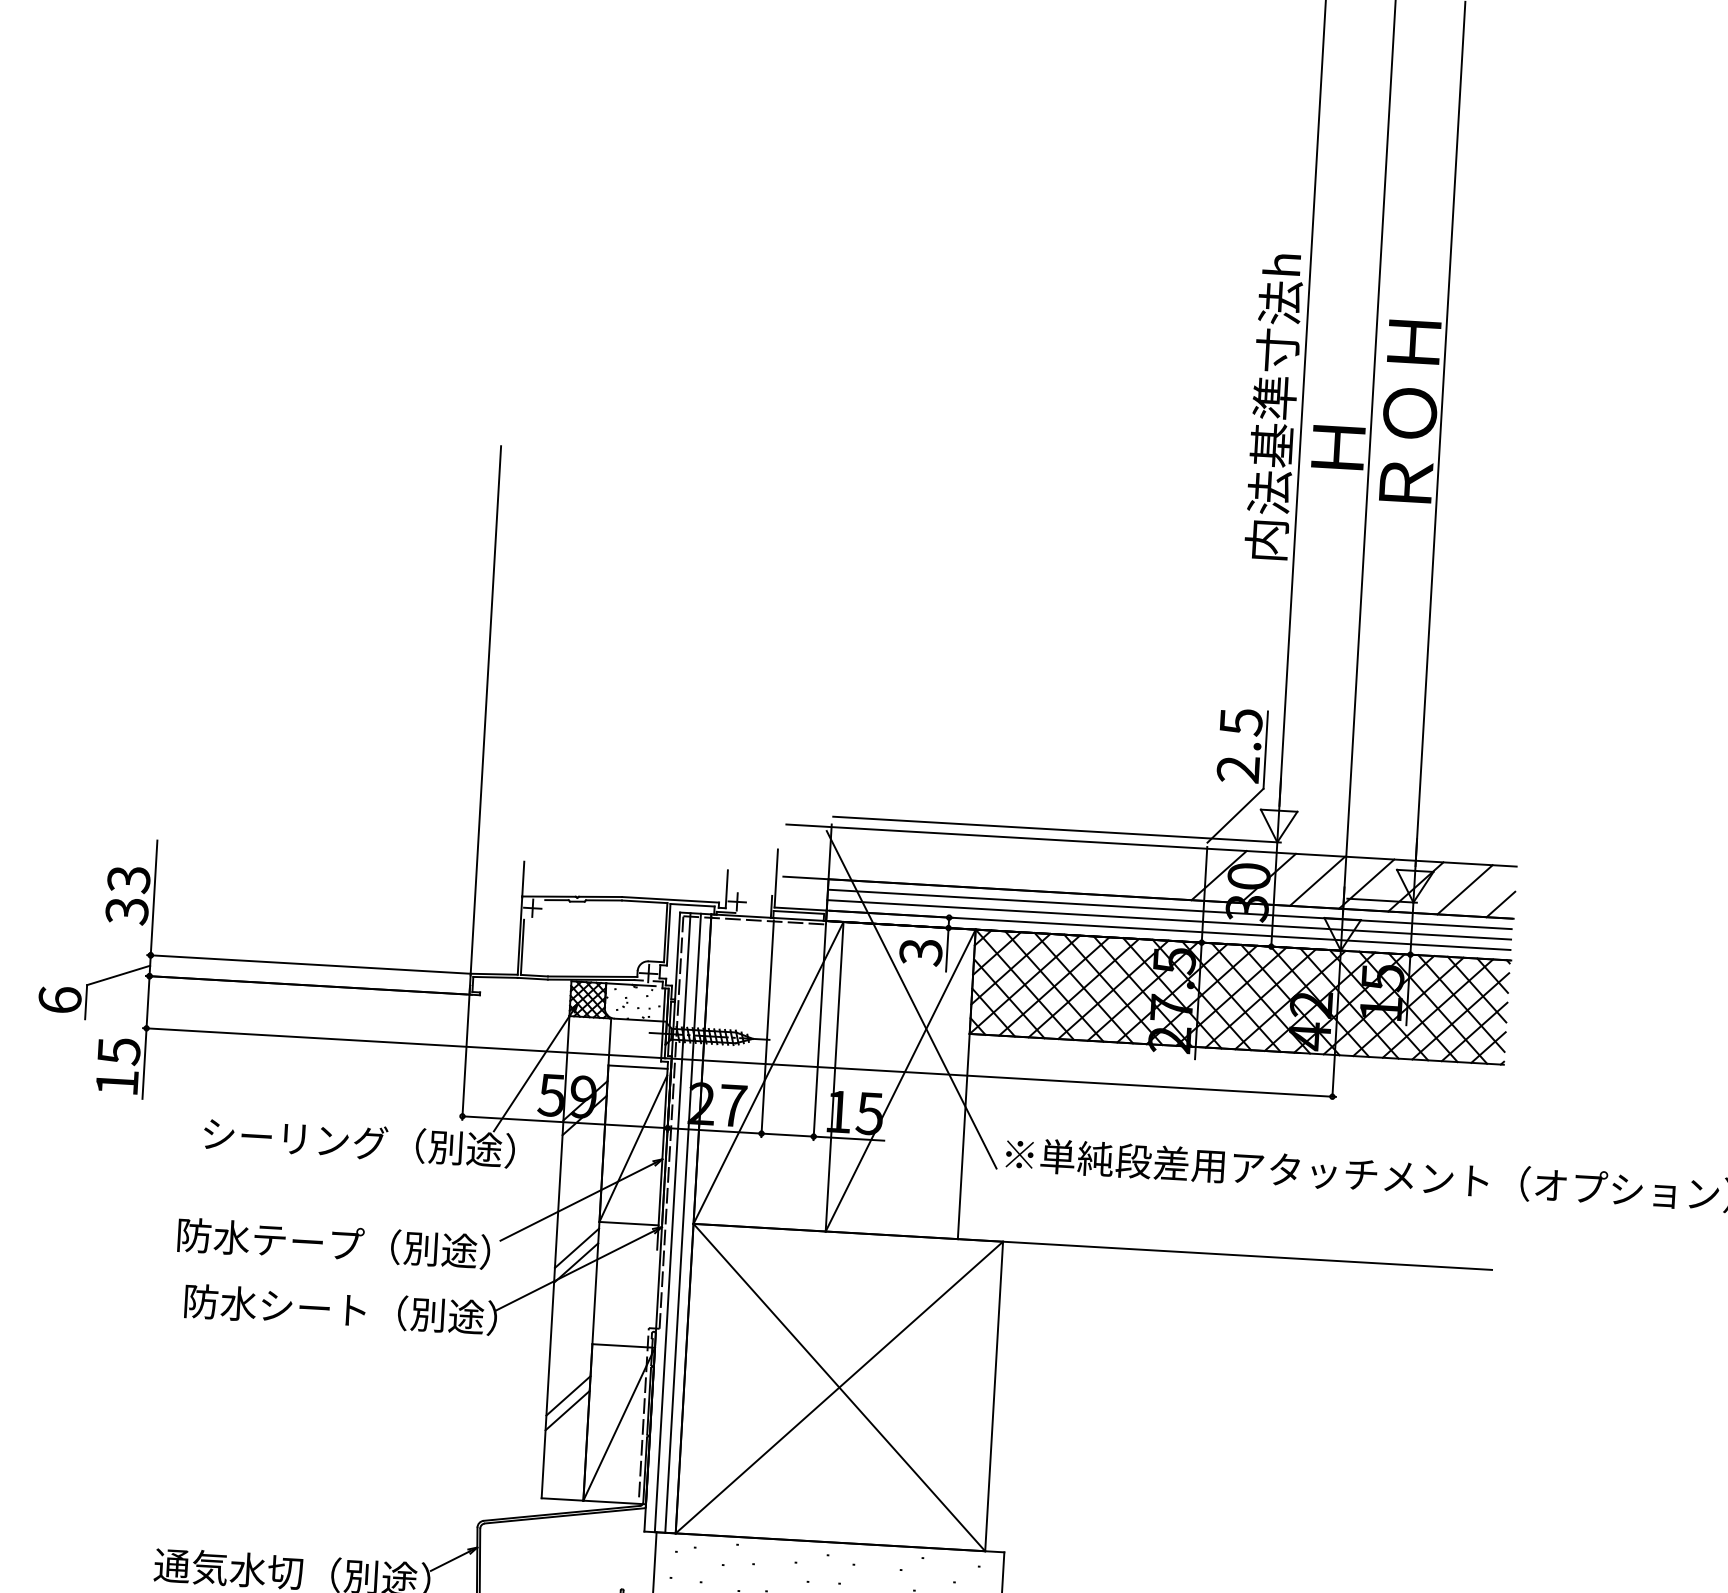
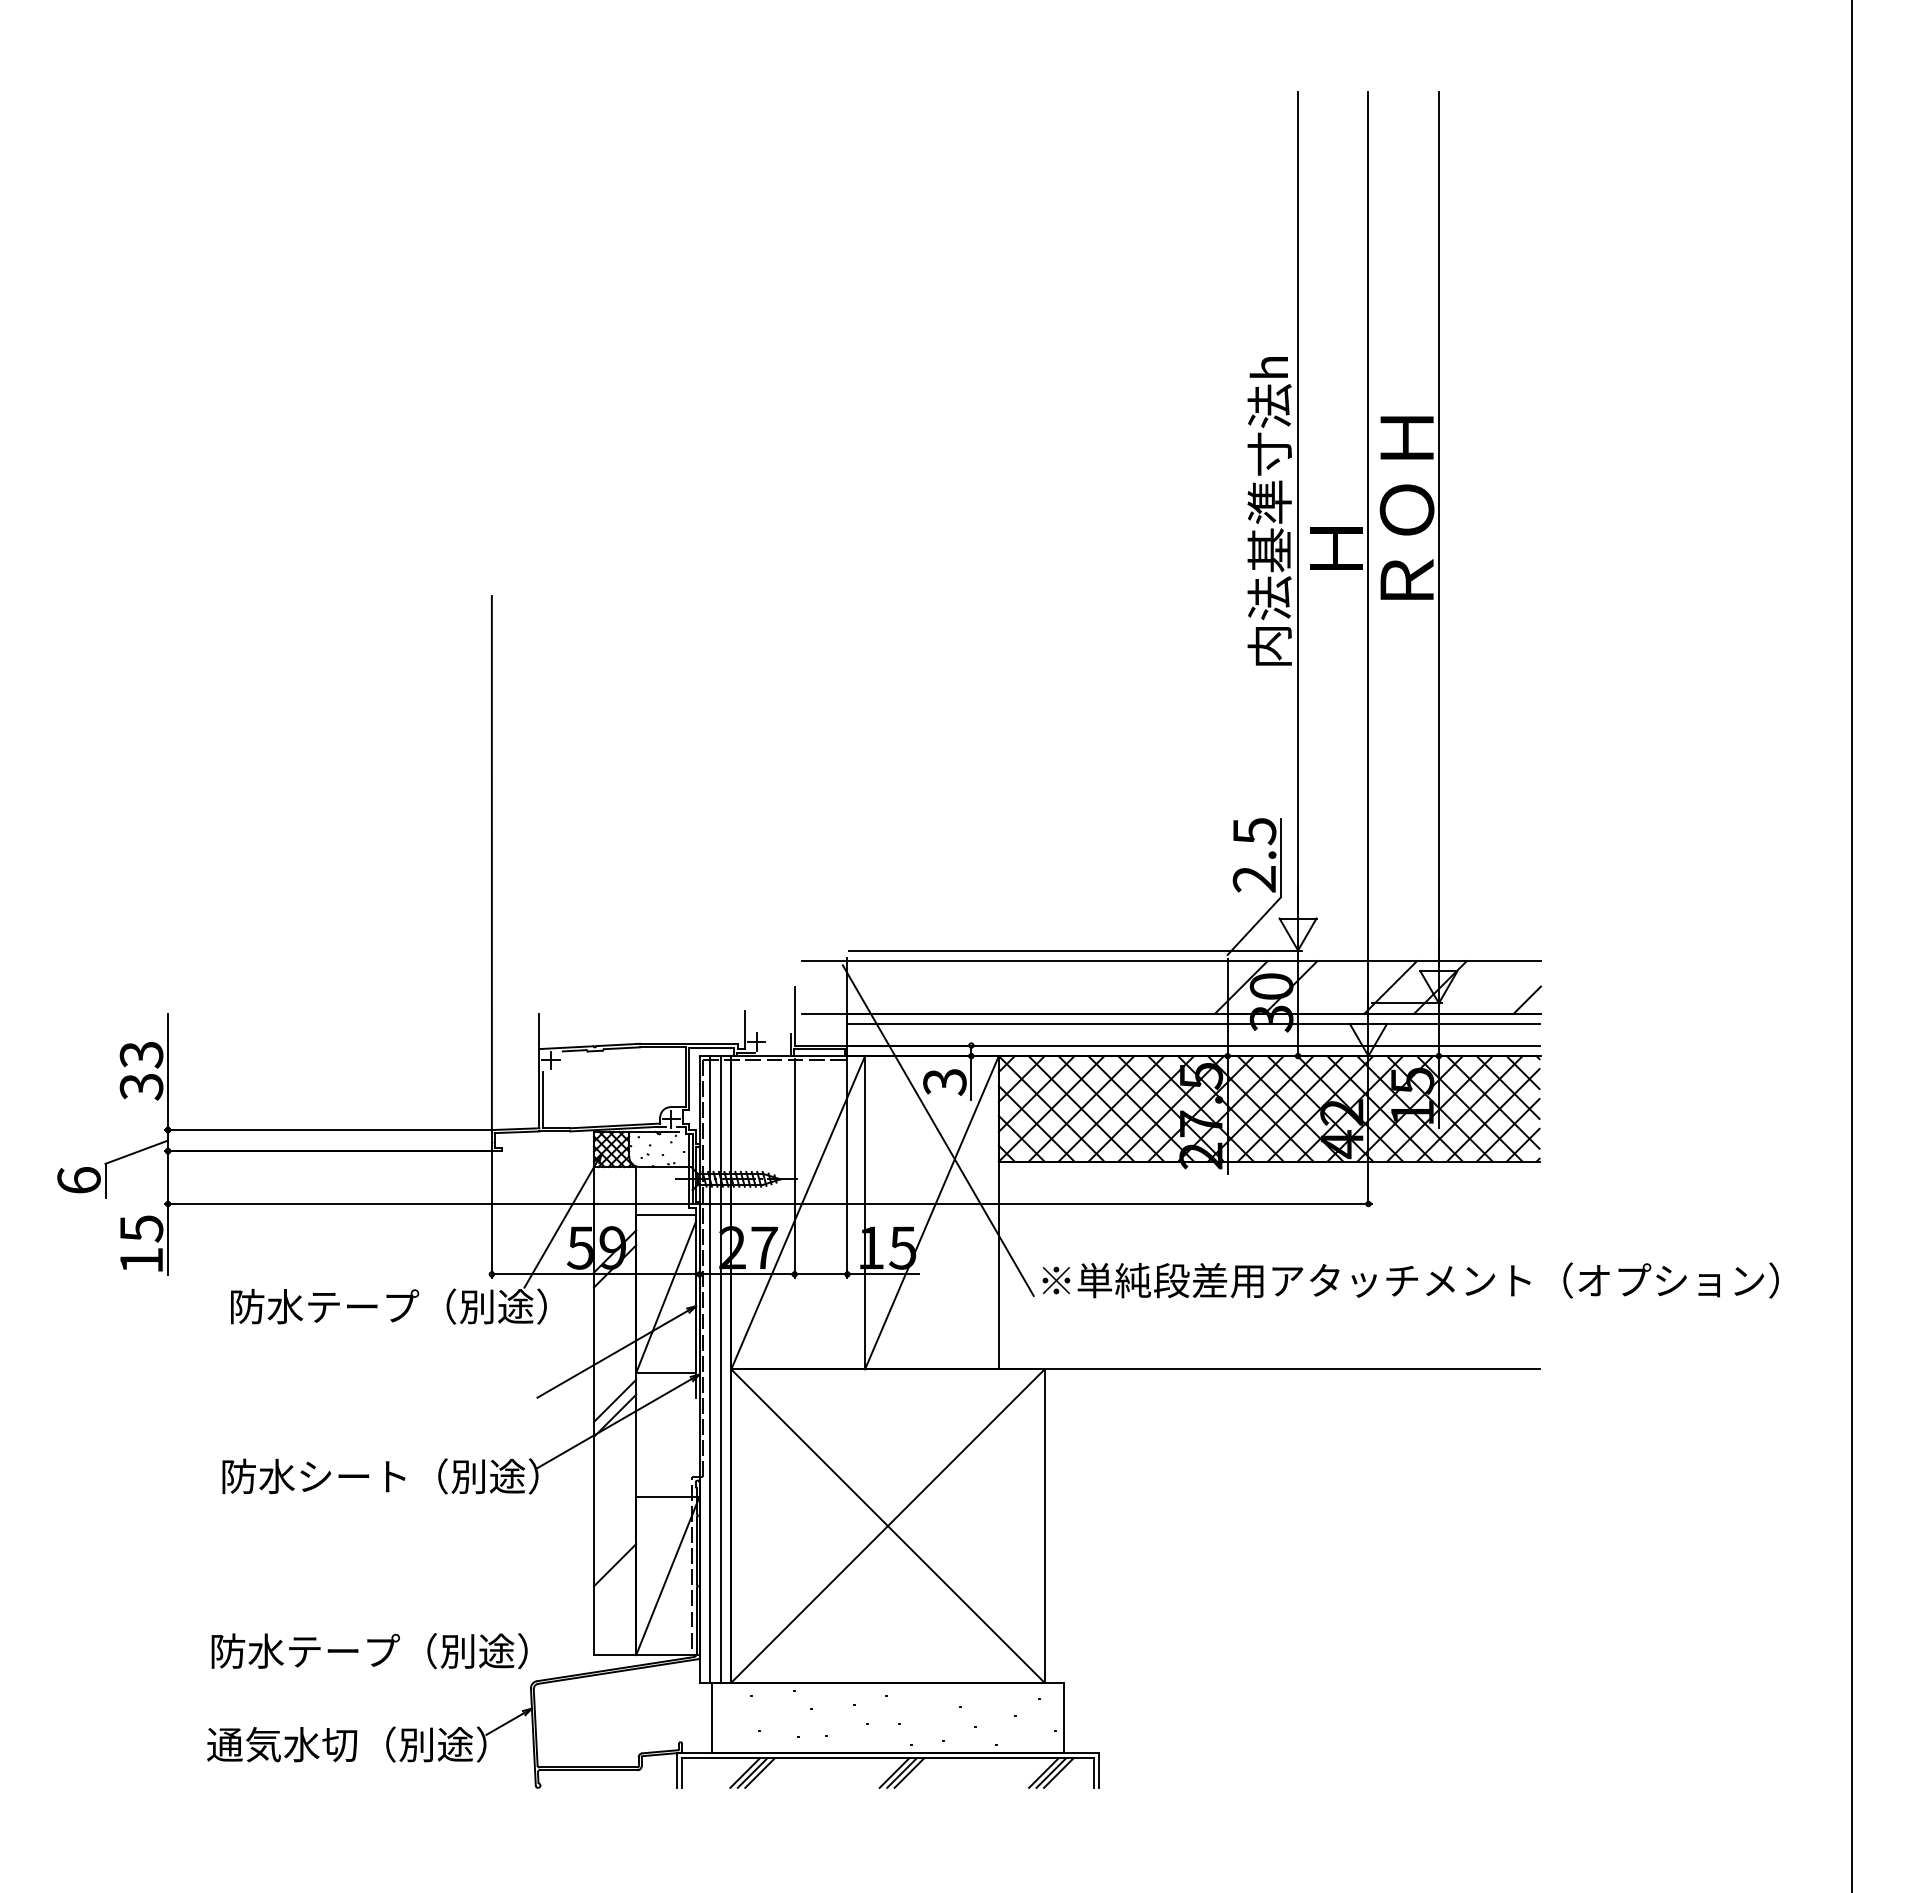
line: (1317, 881) -> (1340, 987), removed
line: (1464, 889) -> (1489, 987), removed
line: (1169, 920) -> (1193, 1035), removed
text: (296, 1138) -> (325, 1306), シーリング（別途） -> 防水テープ（別途）
text: (333, 1243) -> (369, 1651), moved
line: (567, 1396) -> (614, 1550), removed

